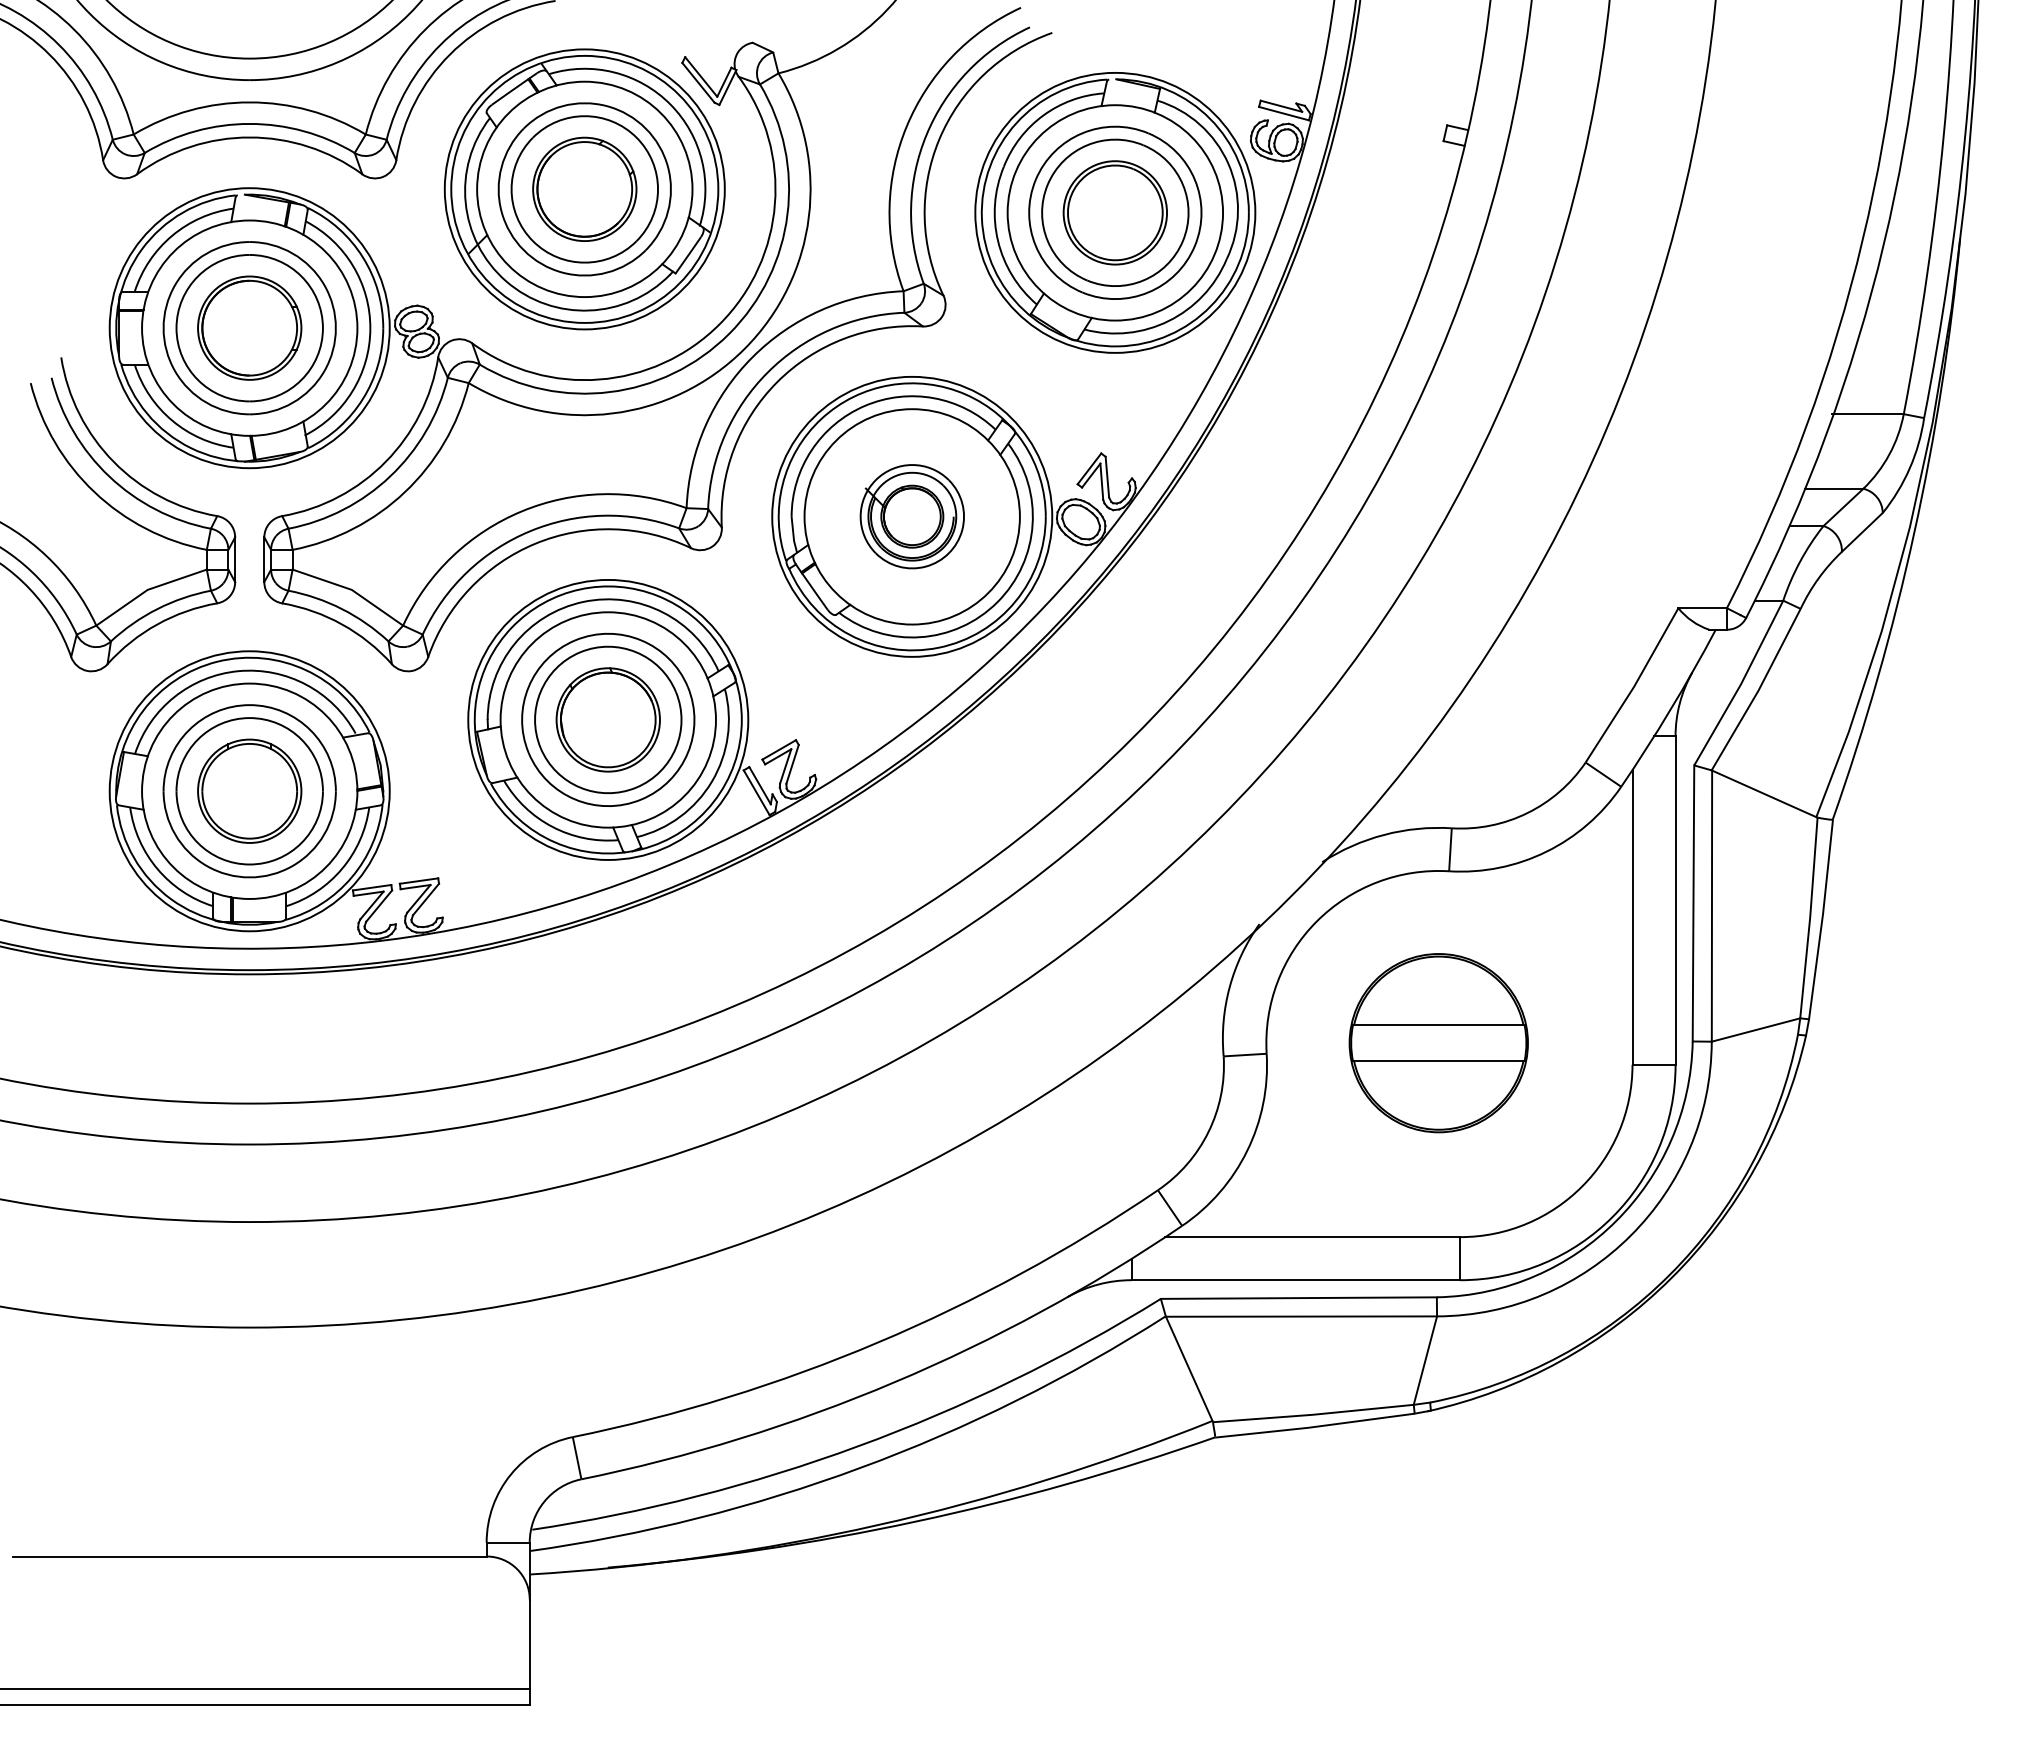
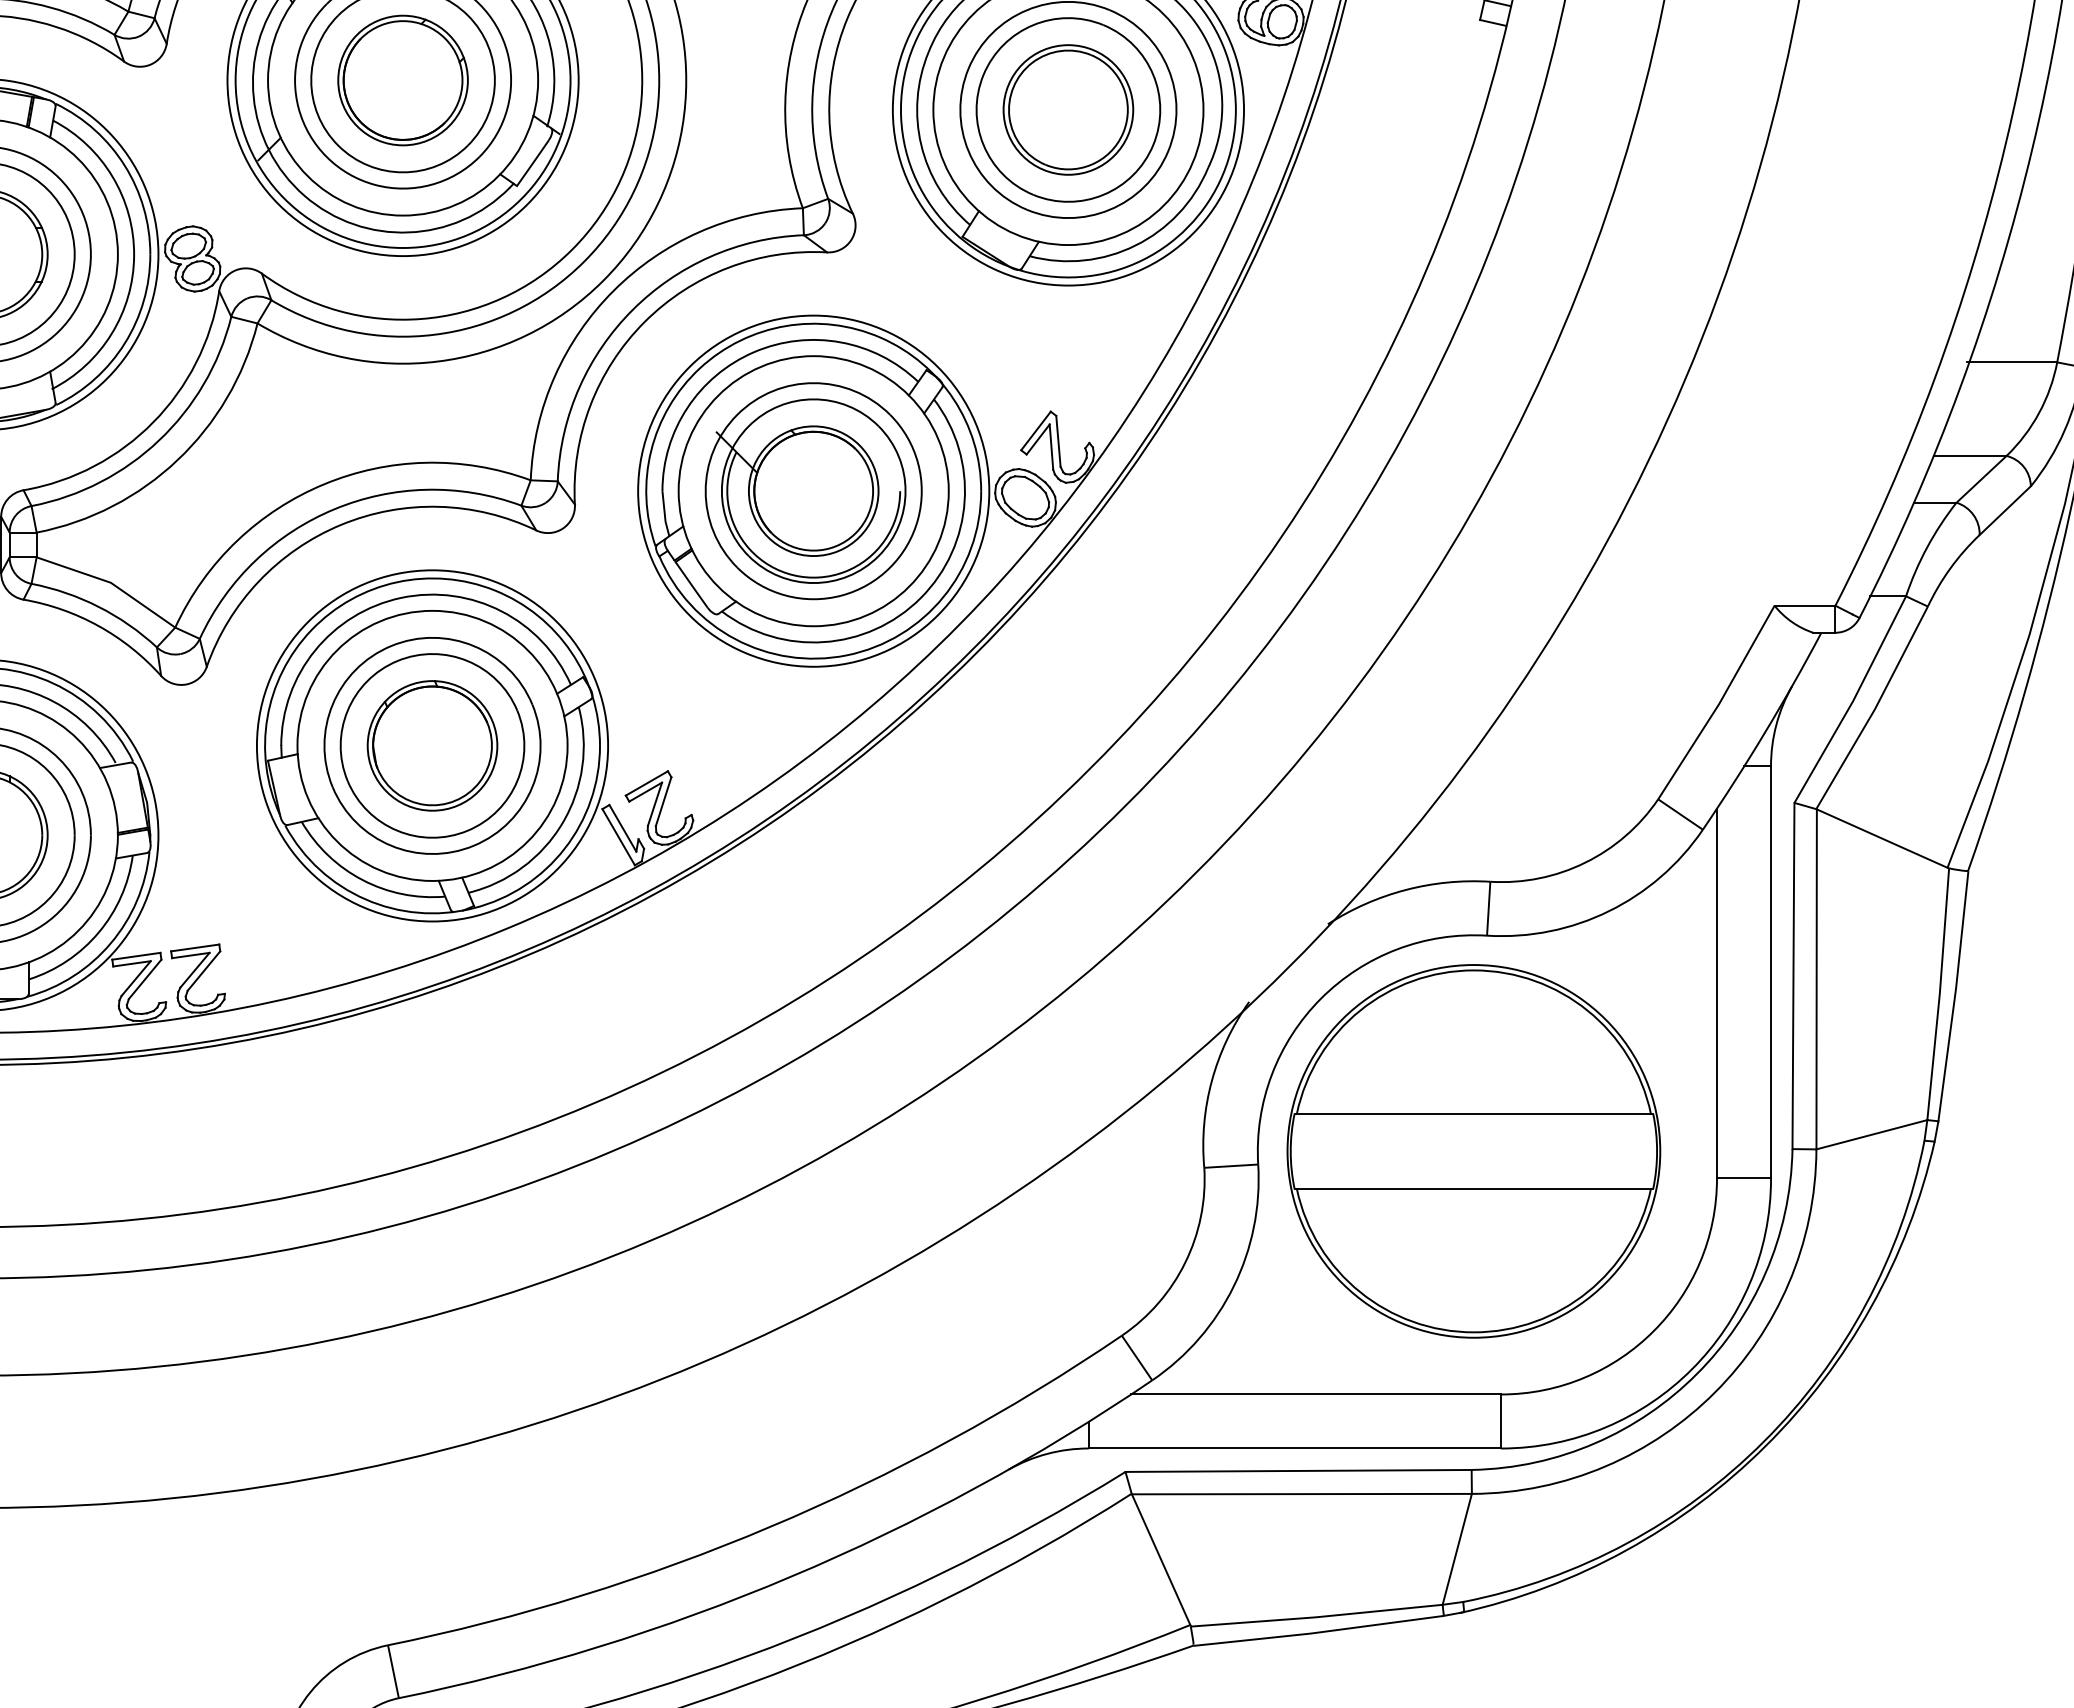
part: (912, 516) -> (814, 490), size x1.67
part: (1438, 1042) -> (1473, 1150), size x1.67

